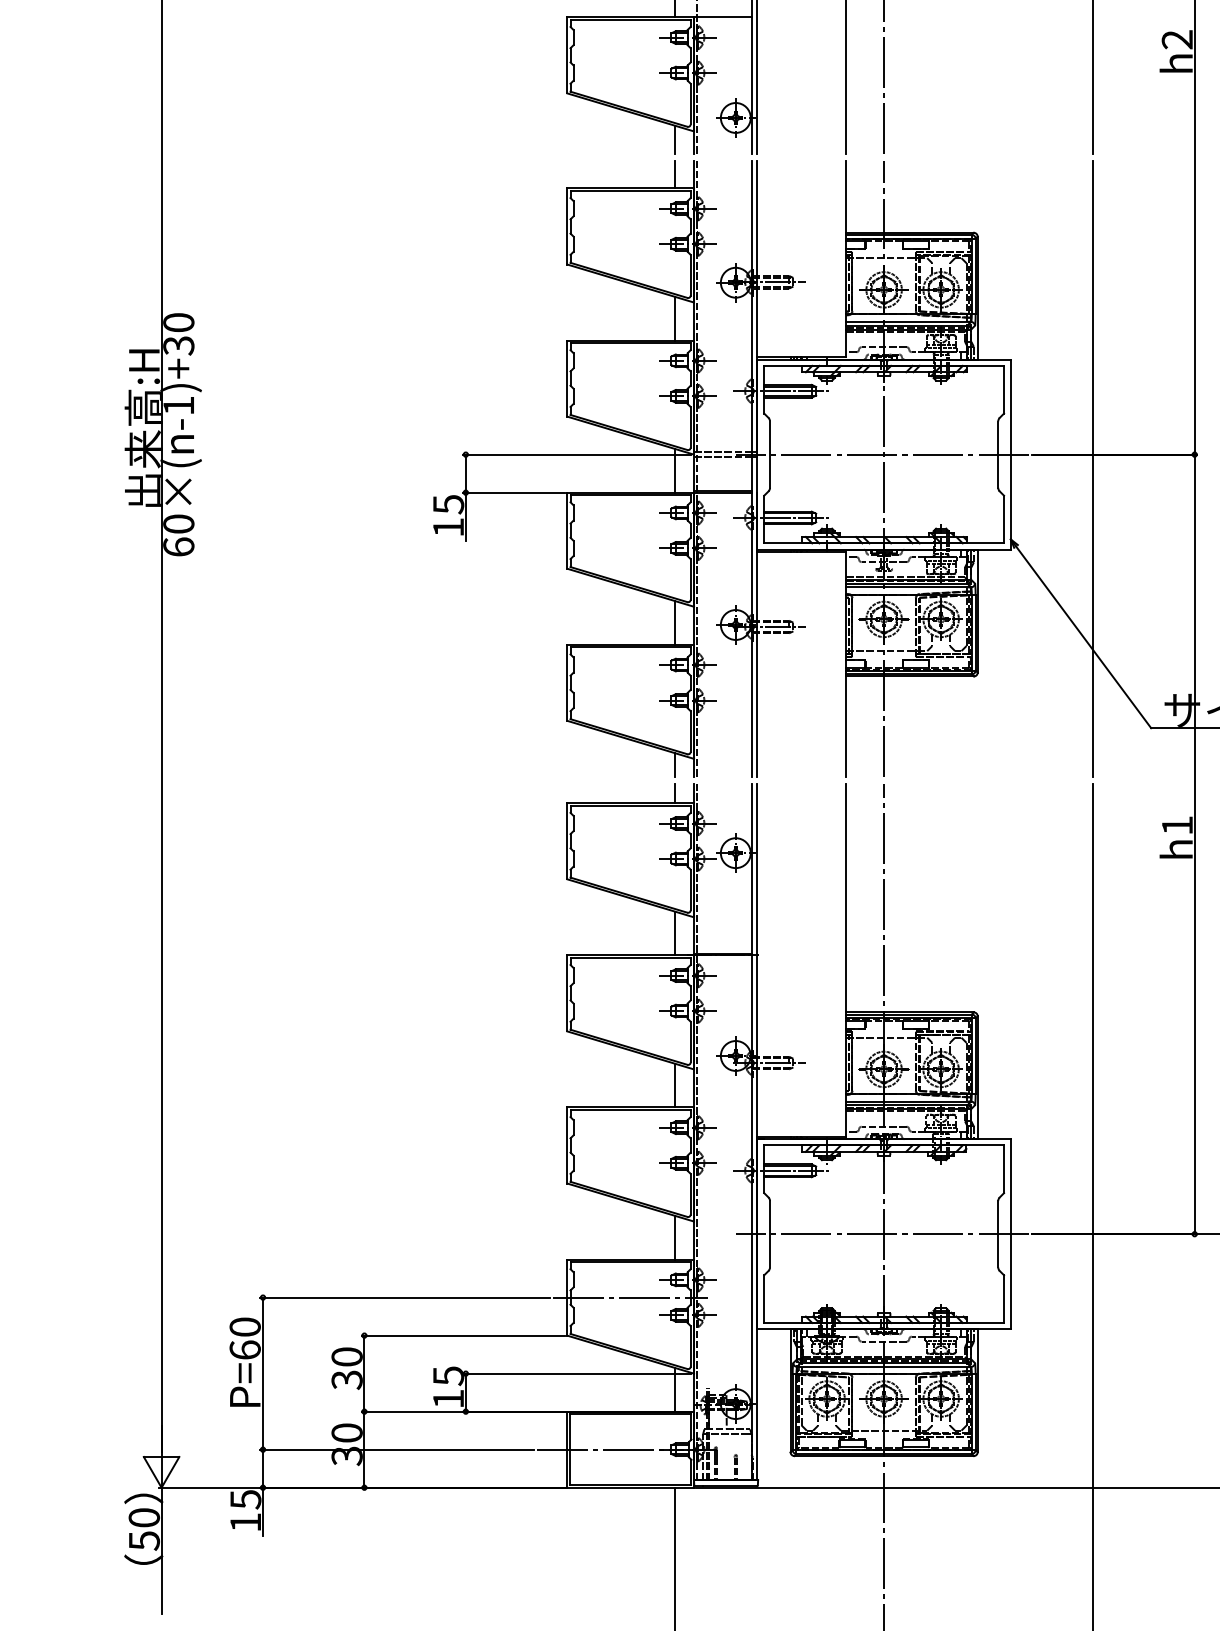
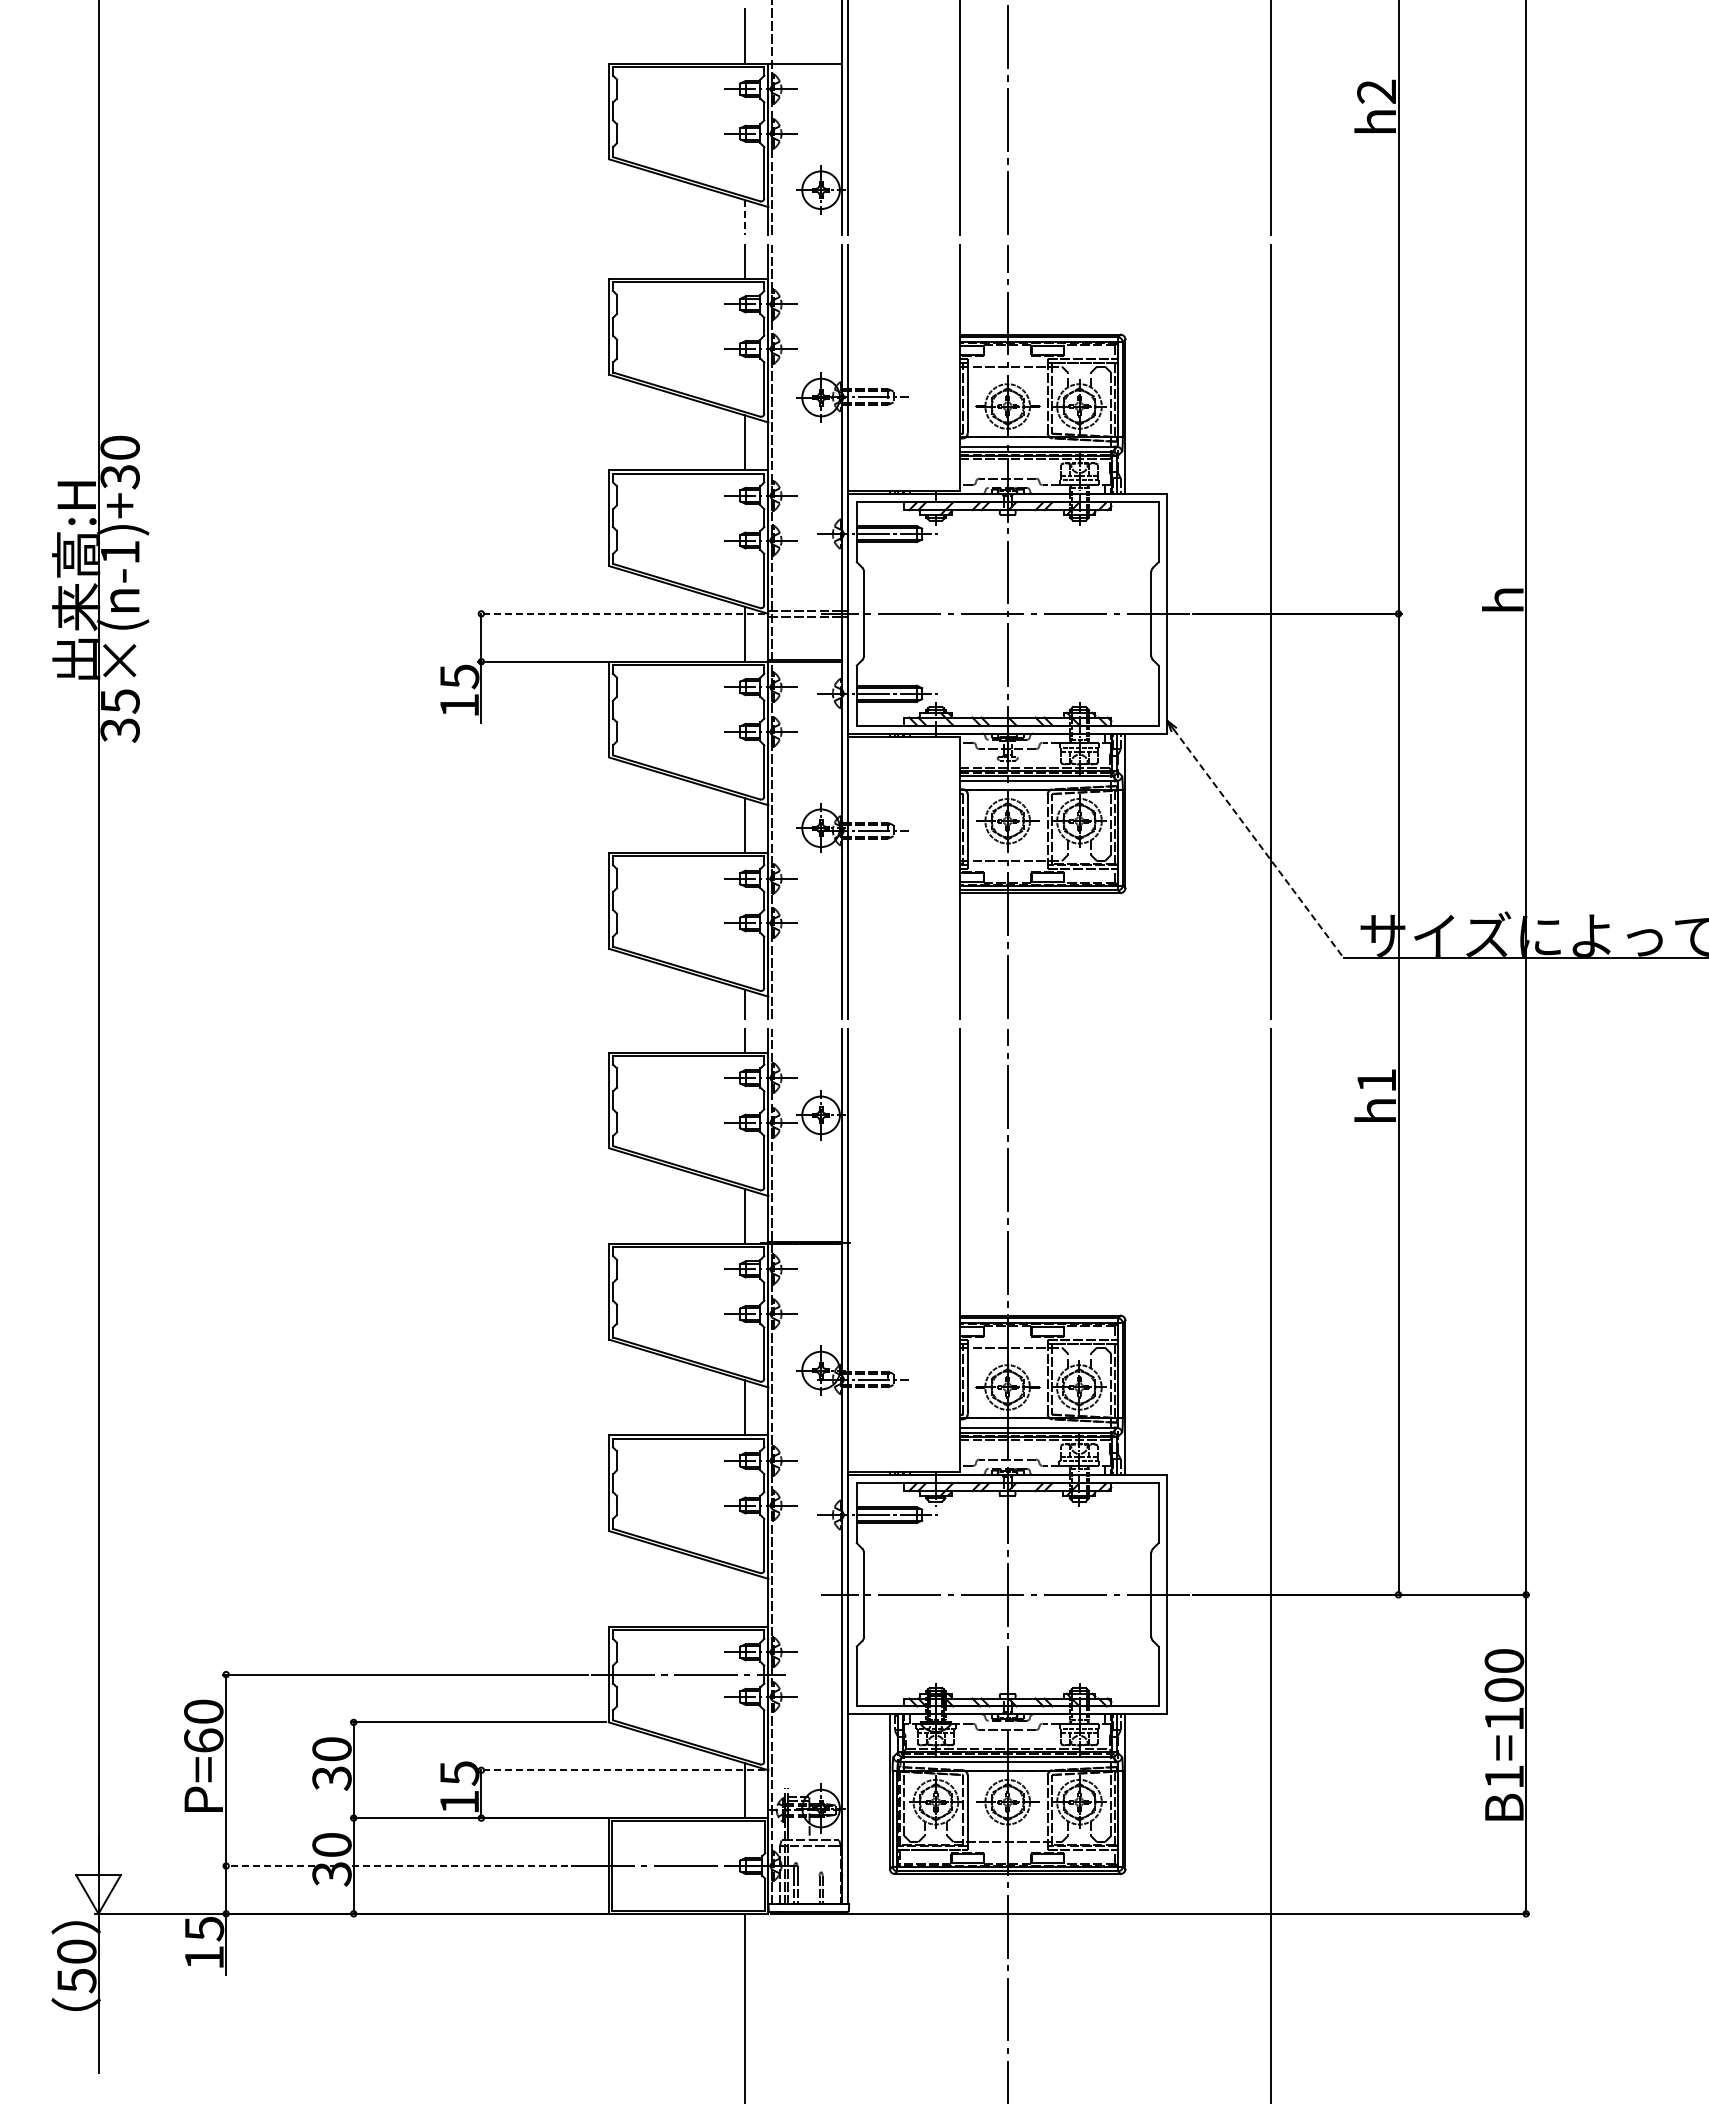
line: (674, 139) -> (744, 217), solid -> dashed
line: (577, 454) -> (621, 613), solid -> dashed
text: (178, 535) -> (119, 715), 60×(n-1)+30 -> 35×(n-1)+30
line: (1083, 637) -> (1258, 843), solid -> dashed
line: (674, 1237) -> (744, 1598), removed
line: (577, 1373) -> (621, 1770), solid -> dashed
line: (396, 1449) -> (394, 1865), solid -> dashed

